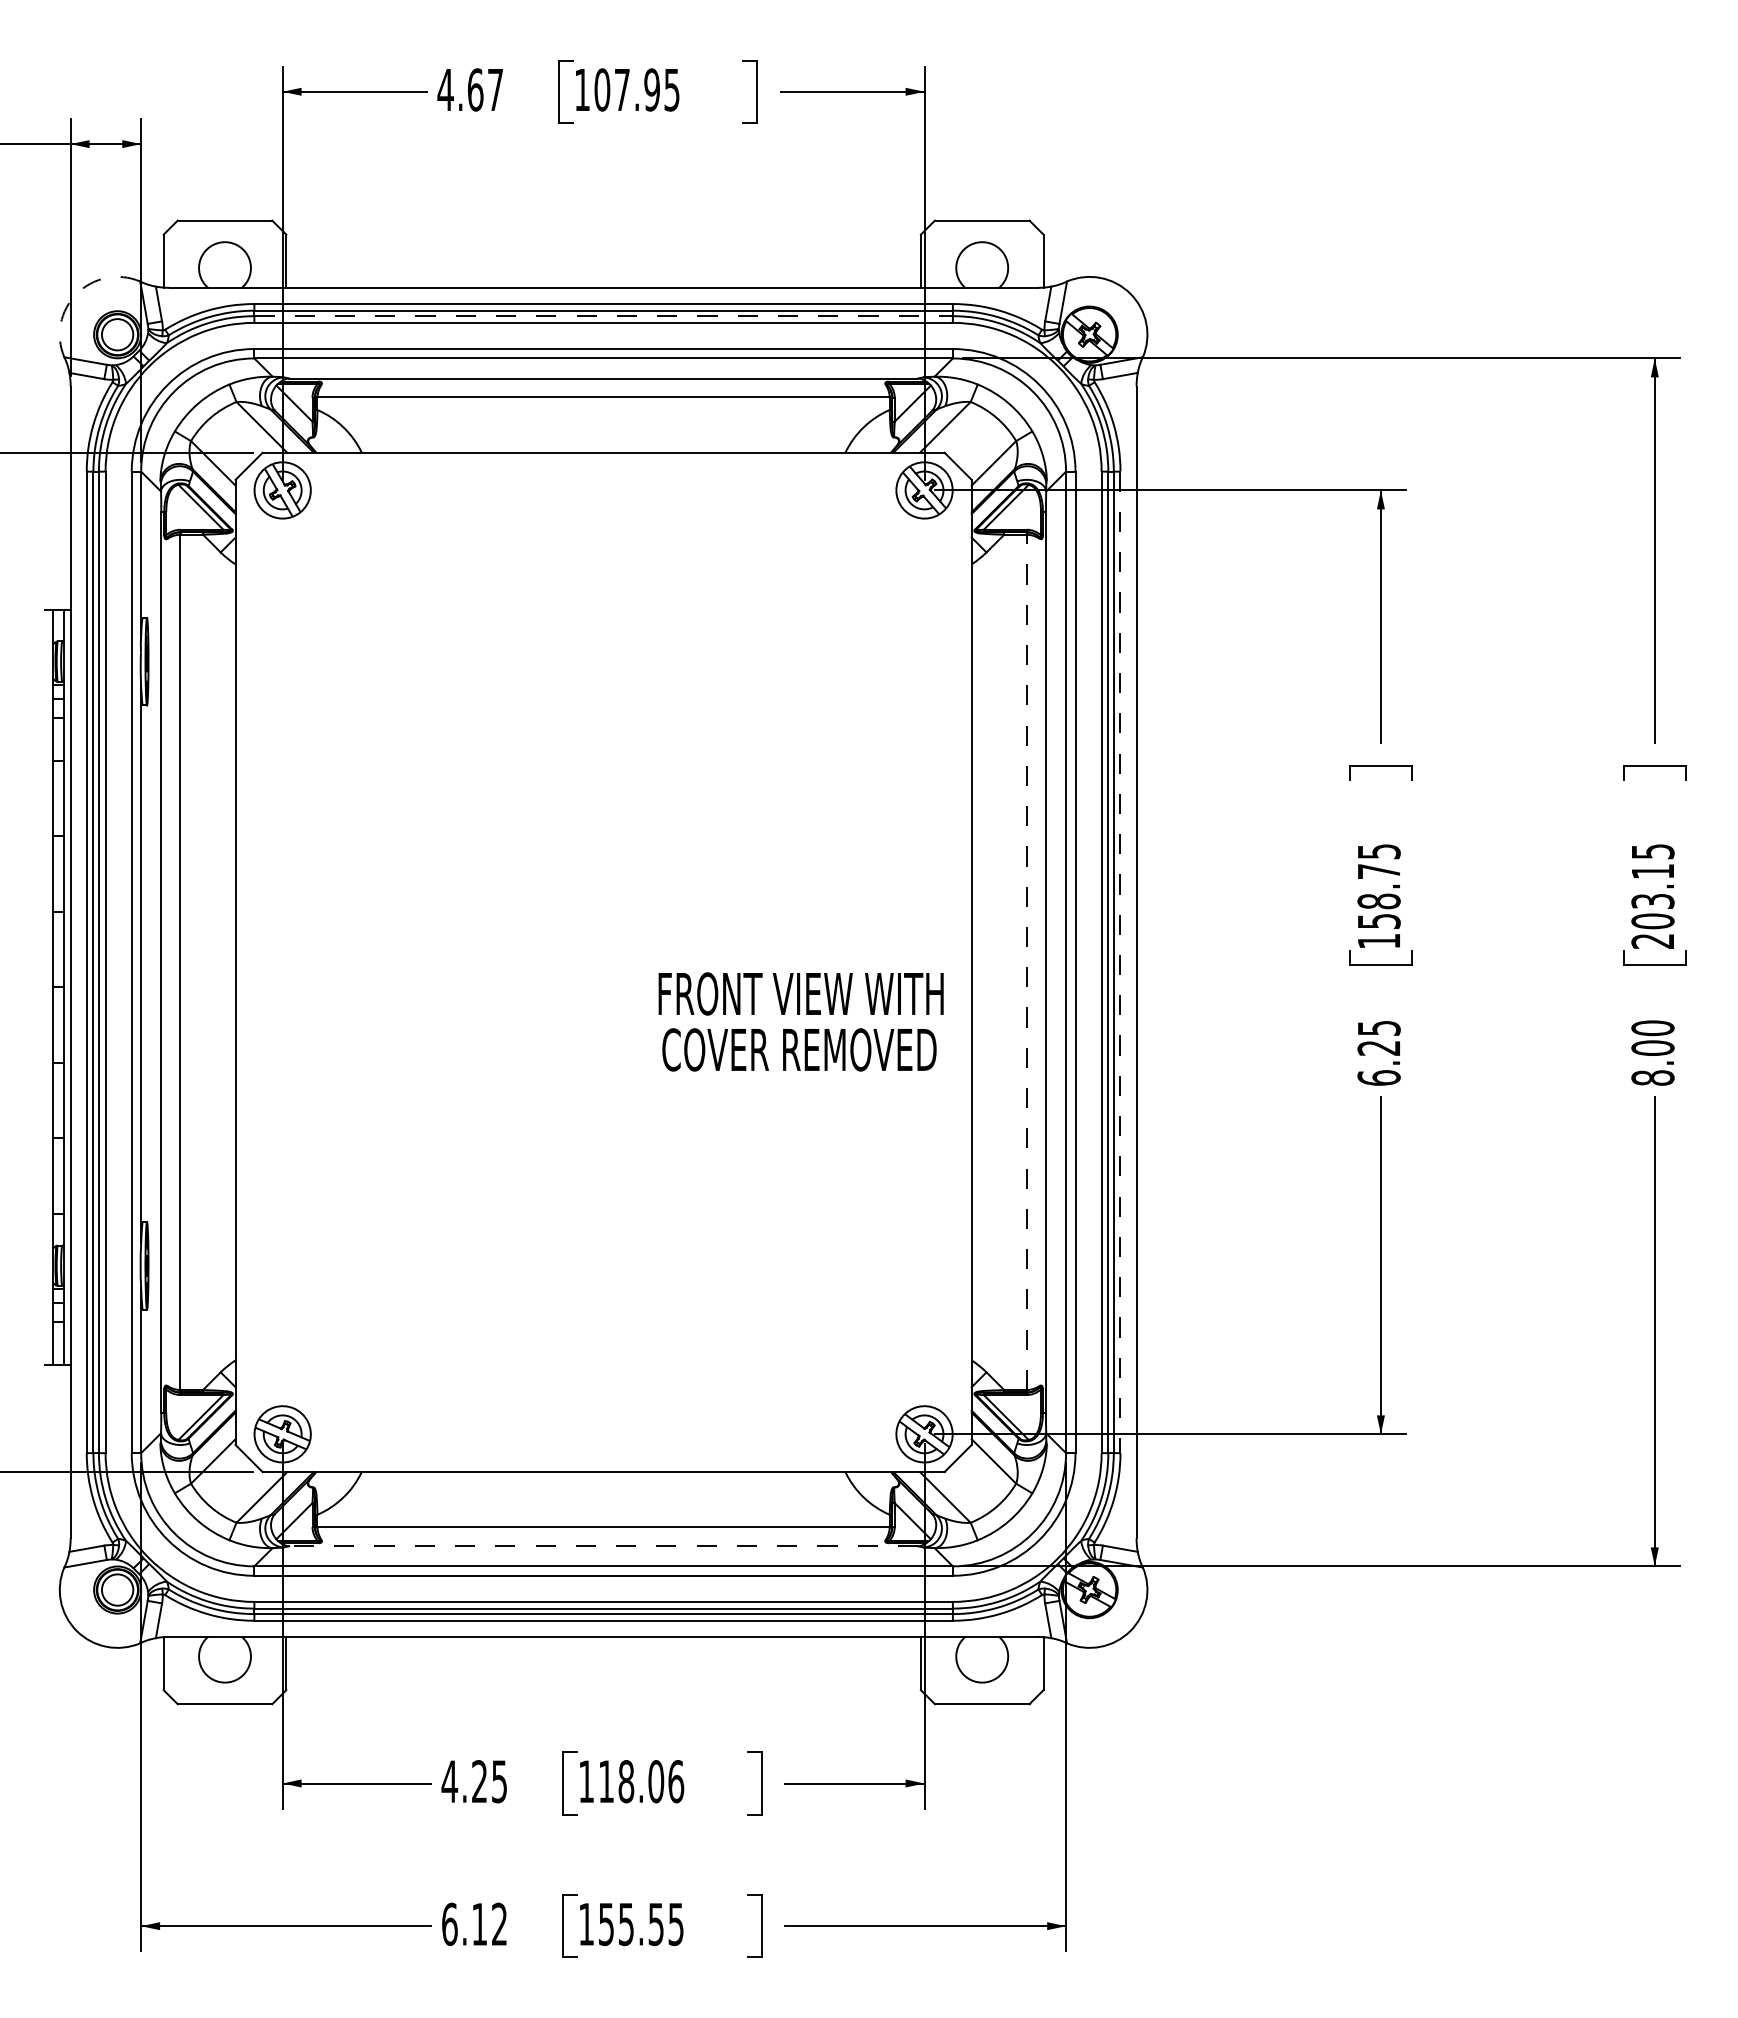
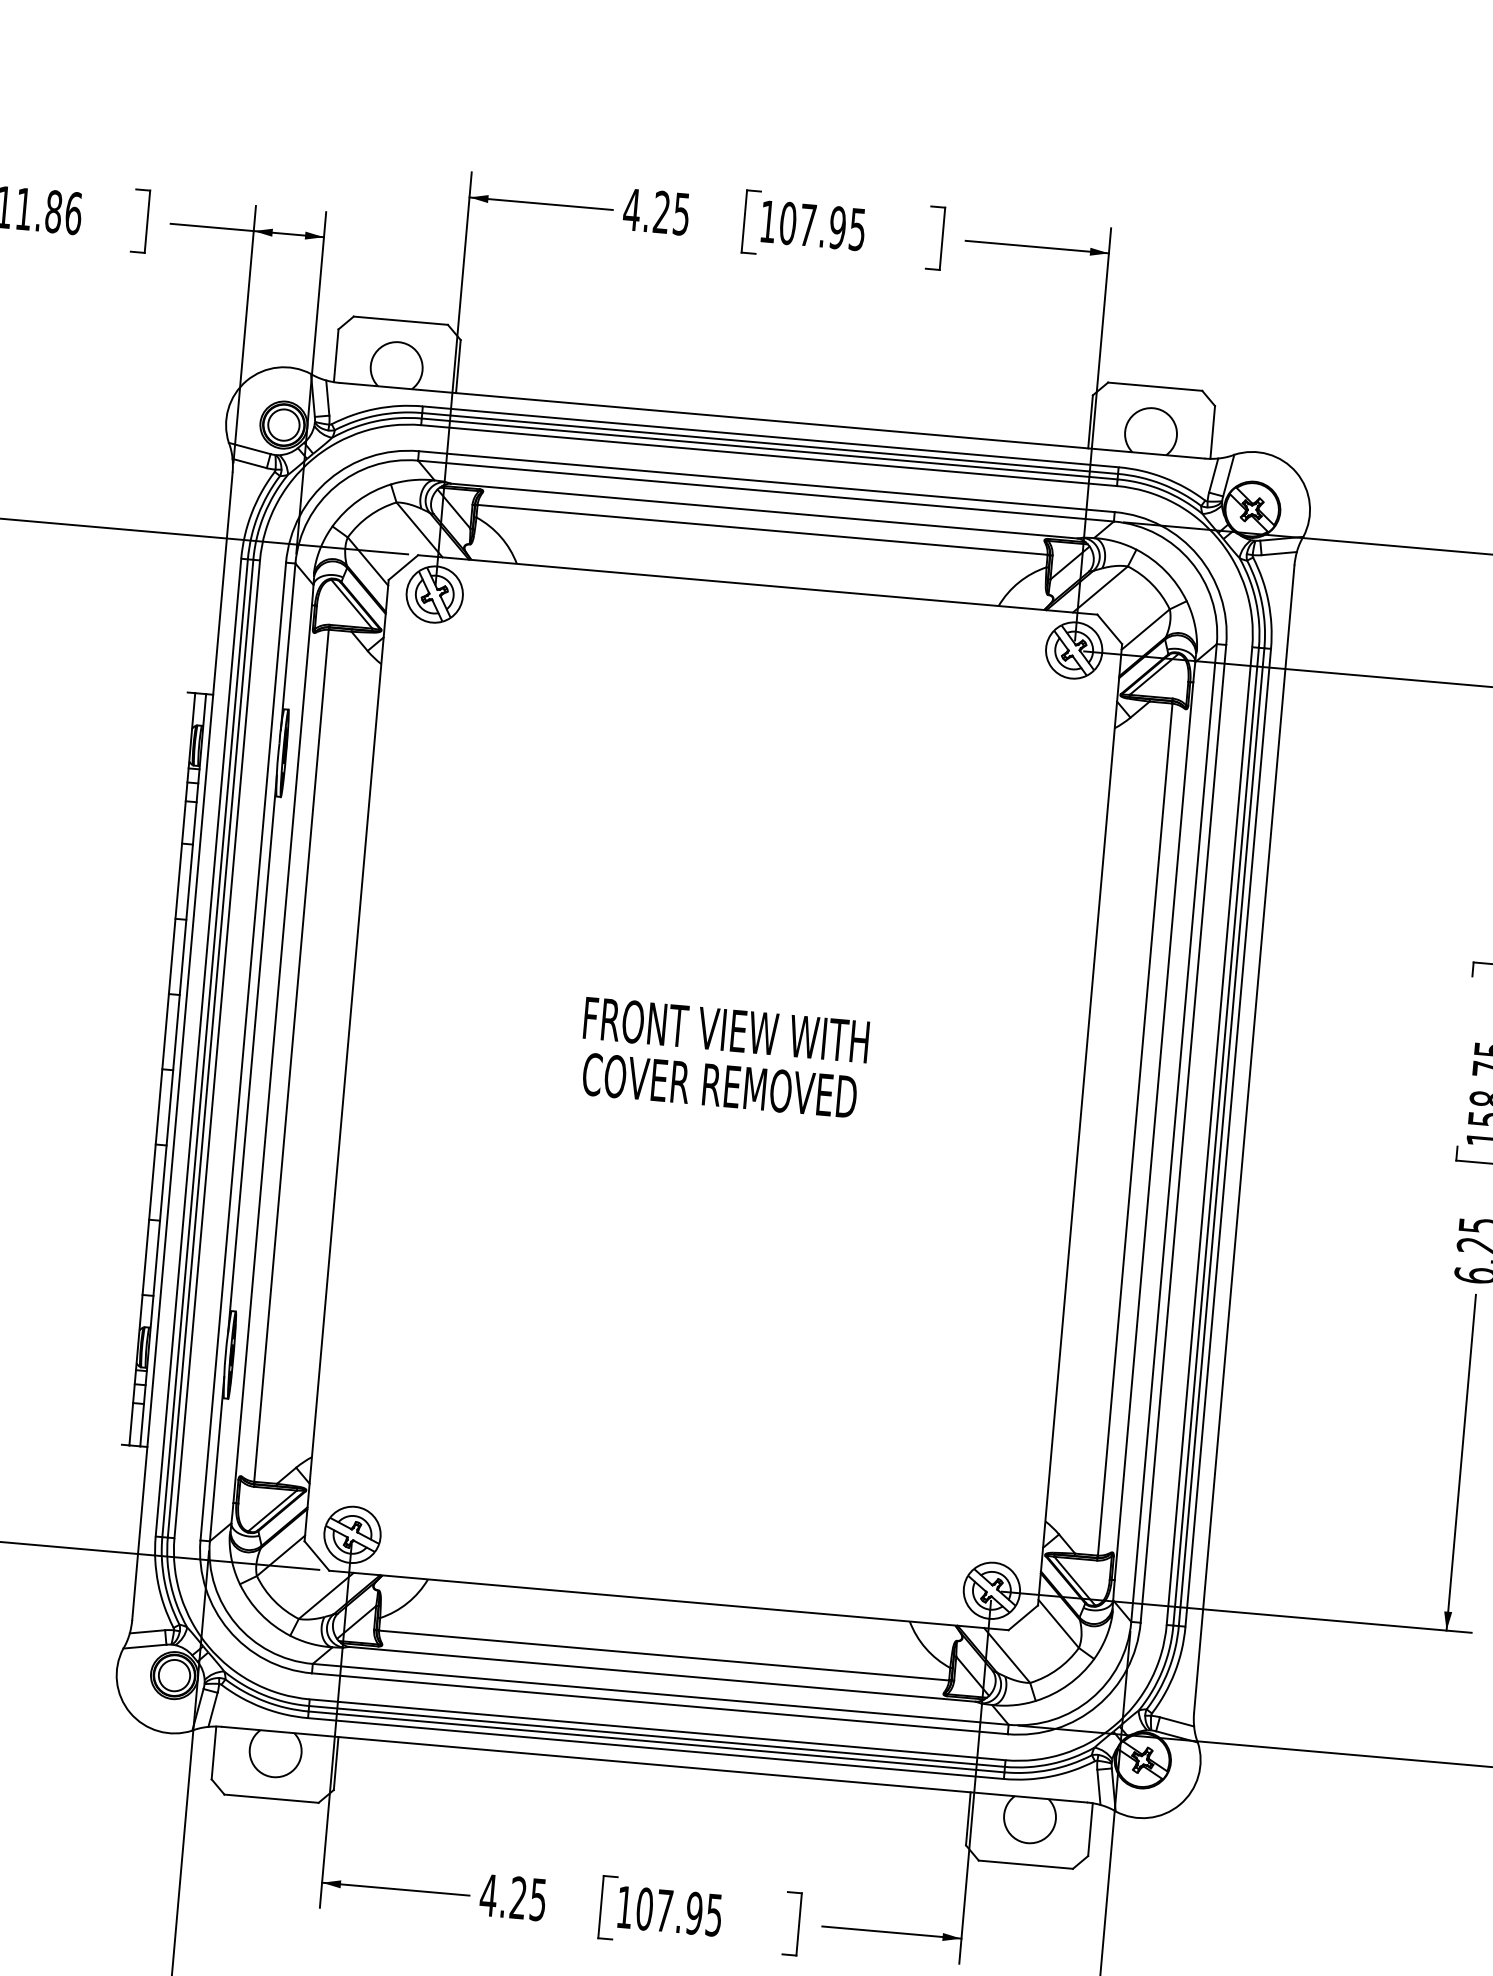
text: (485, 89) -> (671, 212), 4.67 -> 4.25
arc: (76, 293) -> (246, 380), dashed -> solid
line: (604, 316) -> (770, 449), dashed -> solid
line: (1027, 962) -> (1135, 1129), dashed -> solid
line: (1120, 962) -> (1228, 1137), dashed -> solid
text: (800, 1021) -> (723, 1057), moved
line: (603, 1546) -> (662, 1674), dashed -> solid
text: (641, 1781) -> (679, 1911), 118.06 -> 107.95

